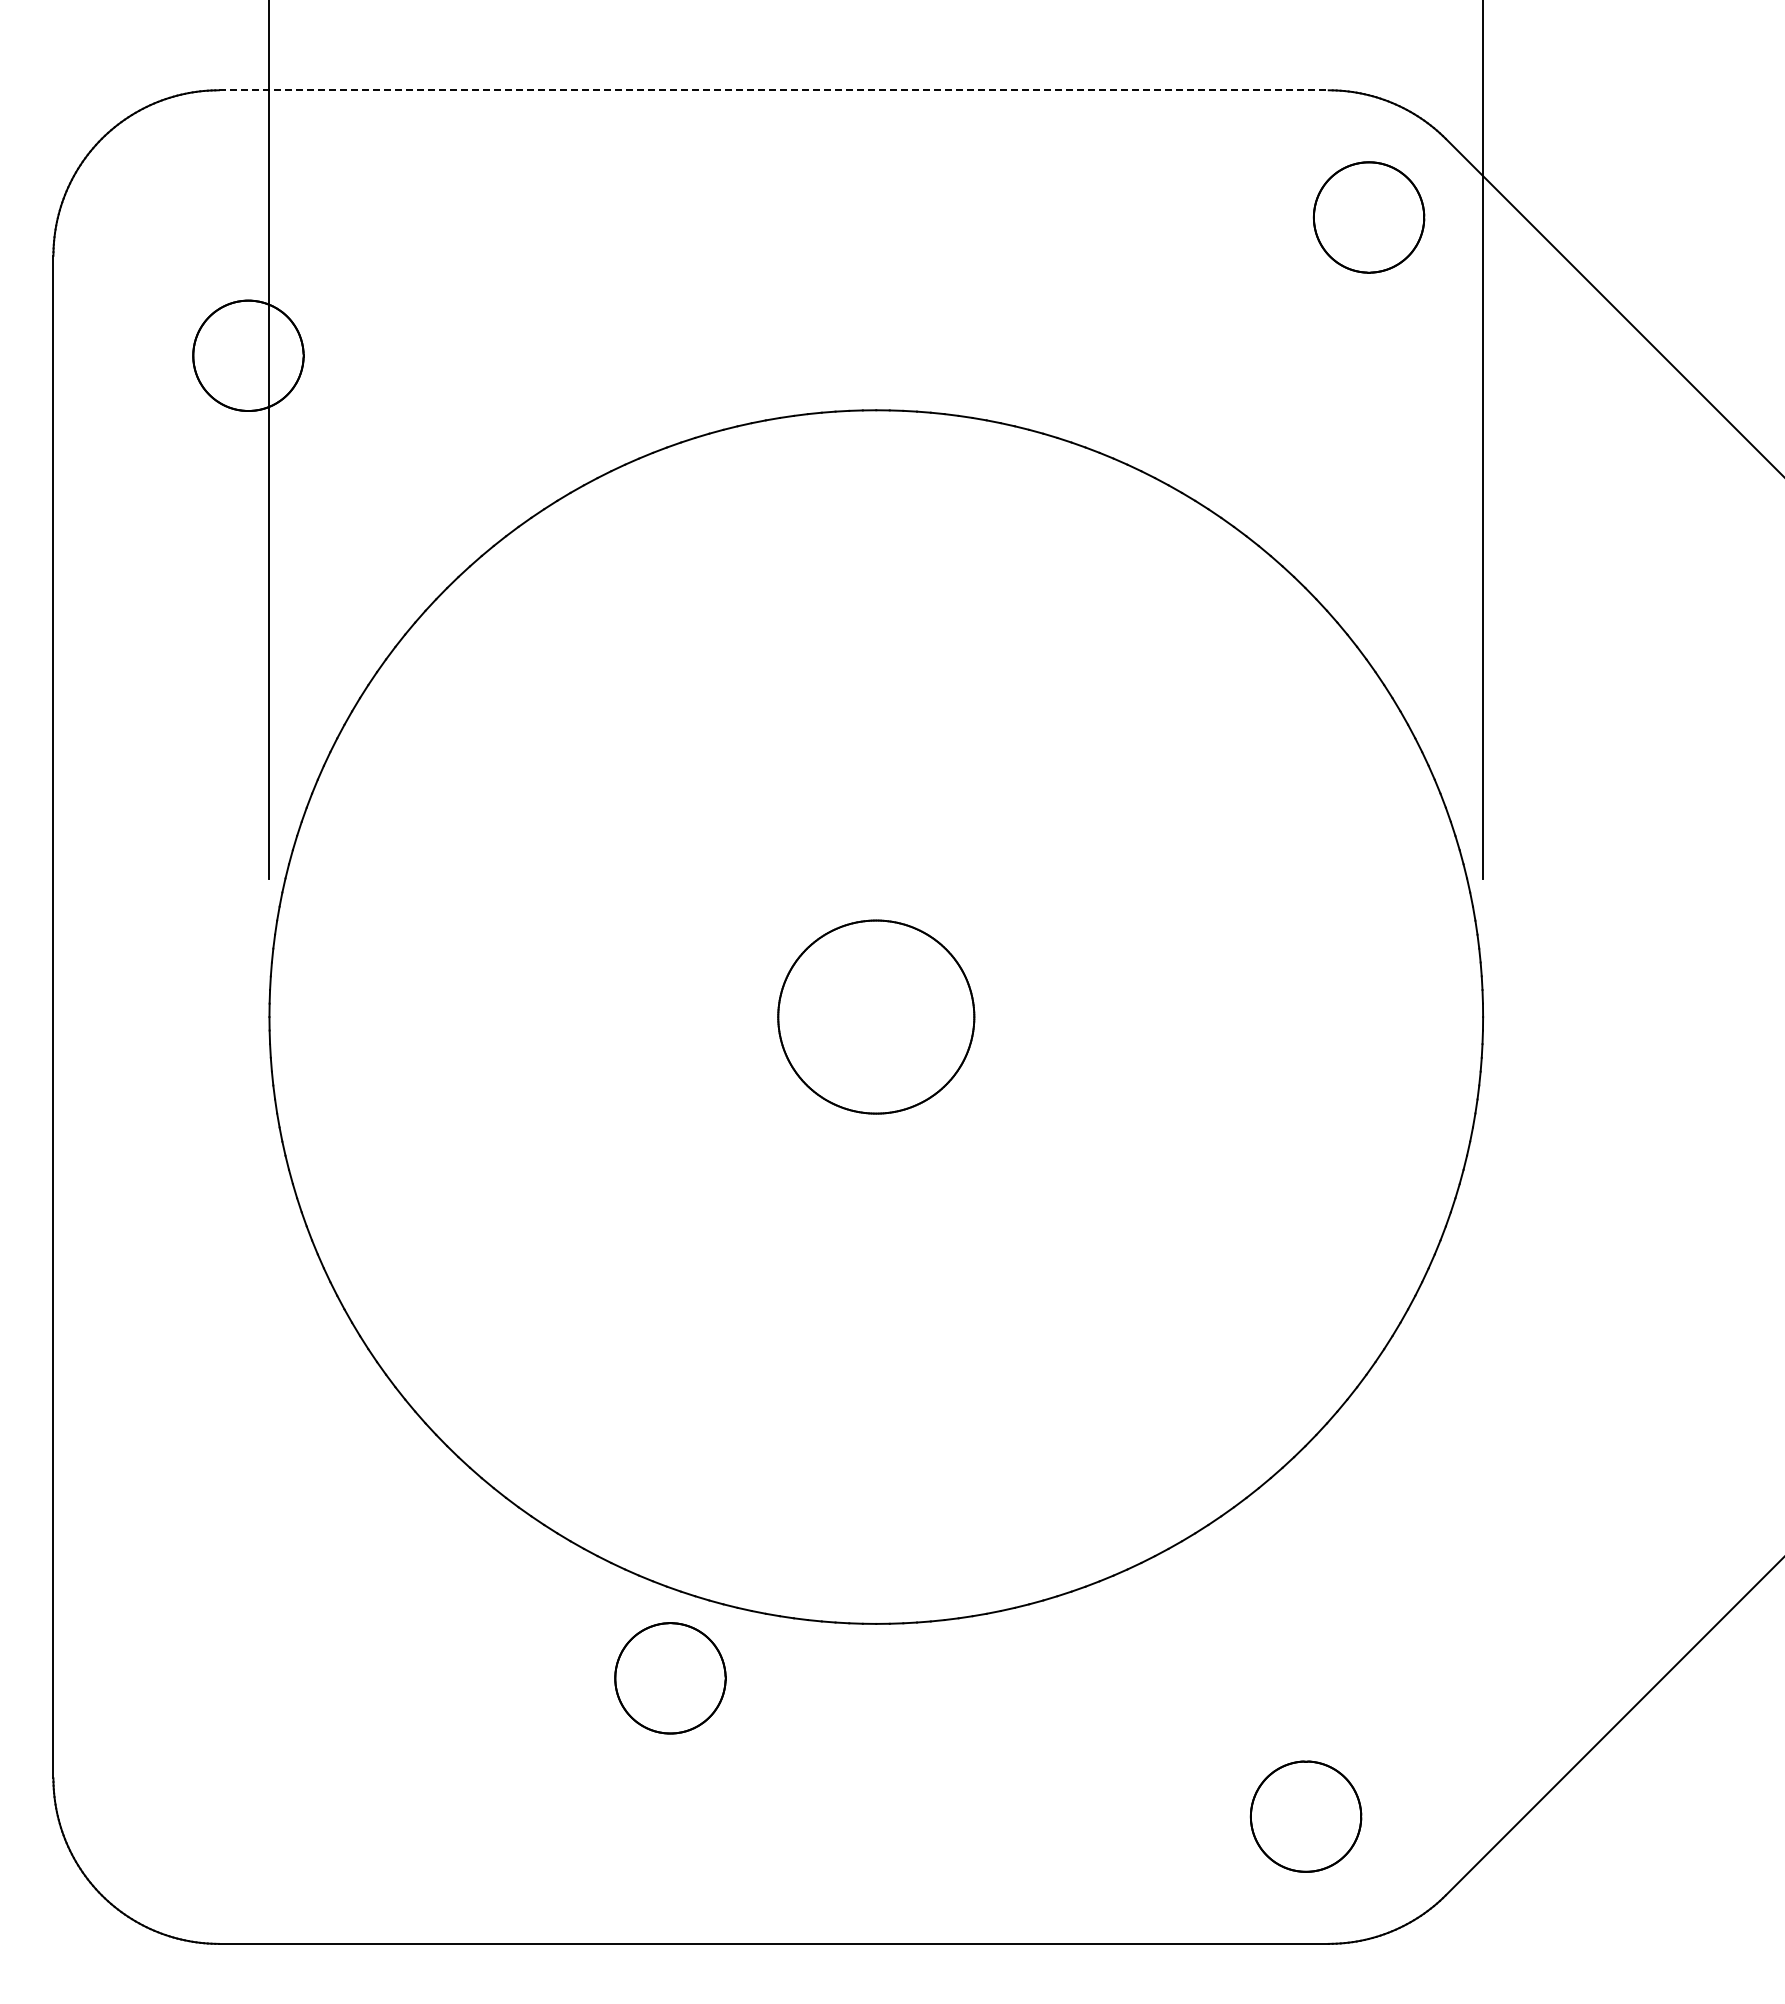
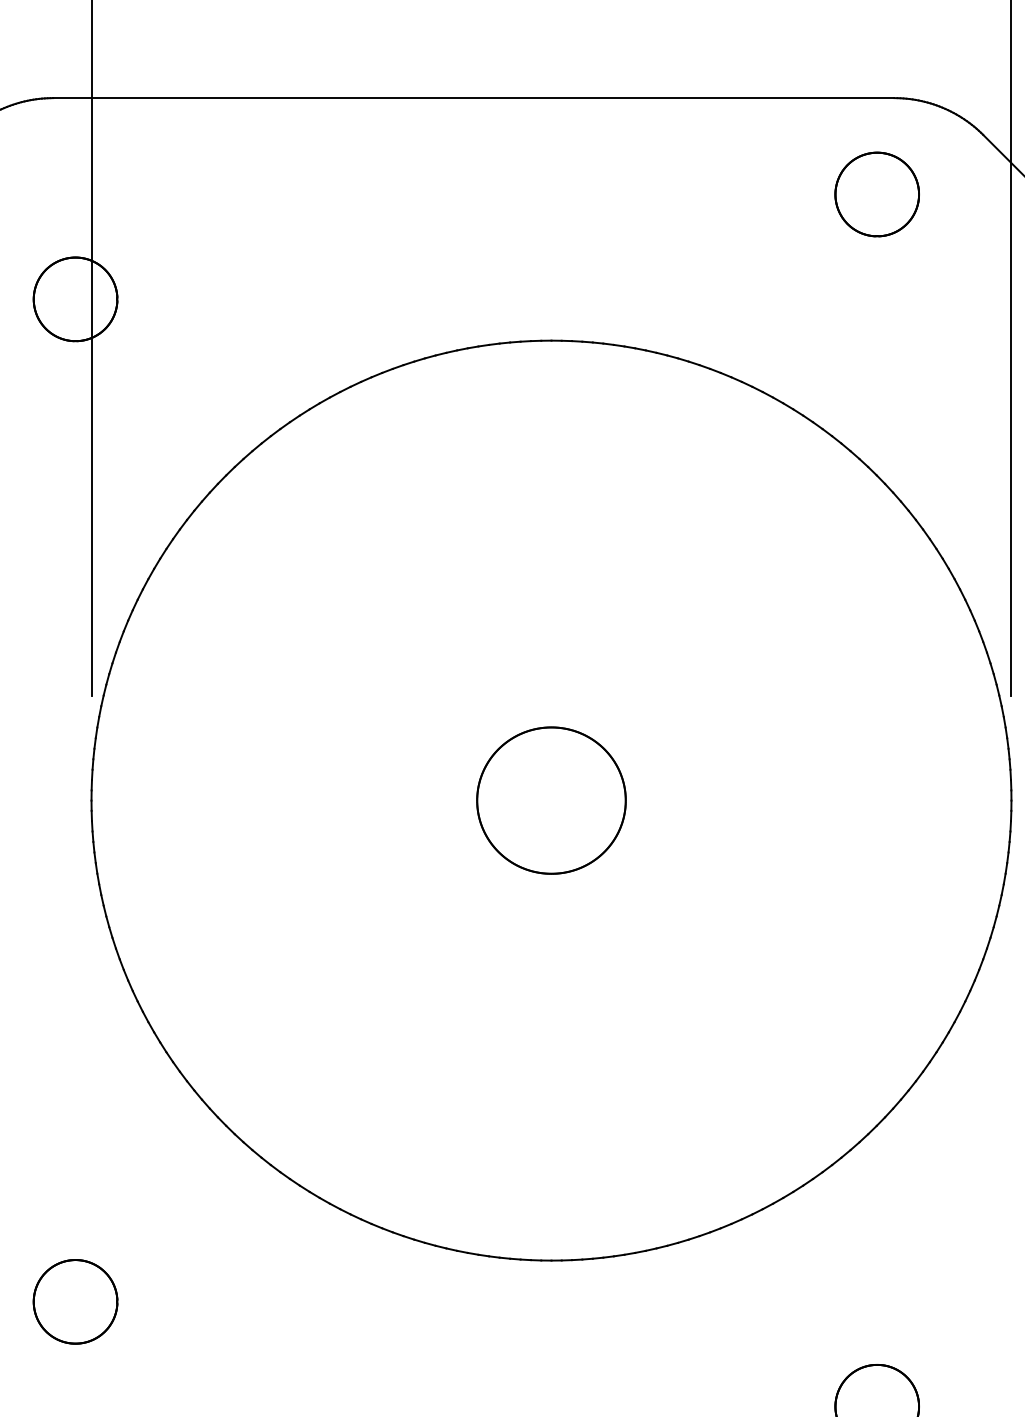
line: (773, 90) -> (473, 98), dashed -> solid
part: (1368, 217) -> (876, 194), moved
part: (670, 1678) -> (75, 1301), moved

